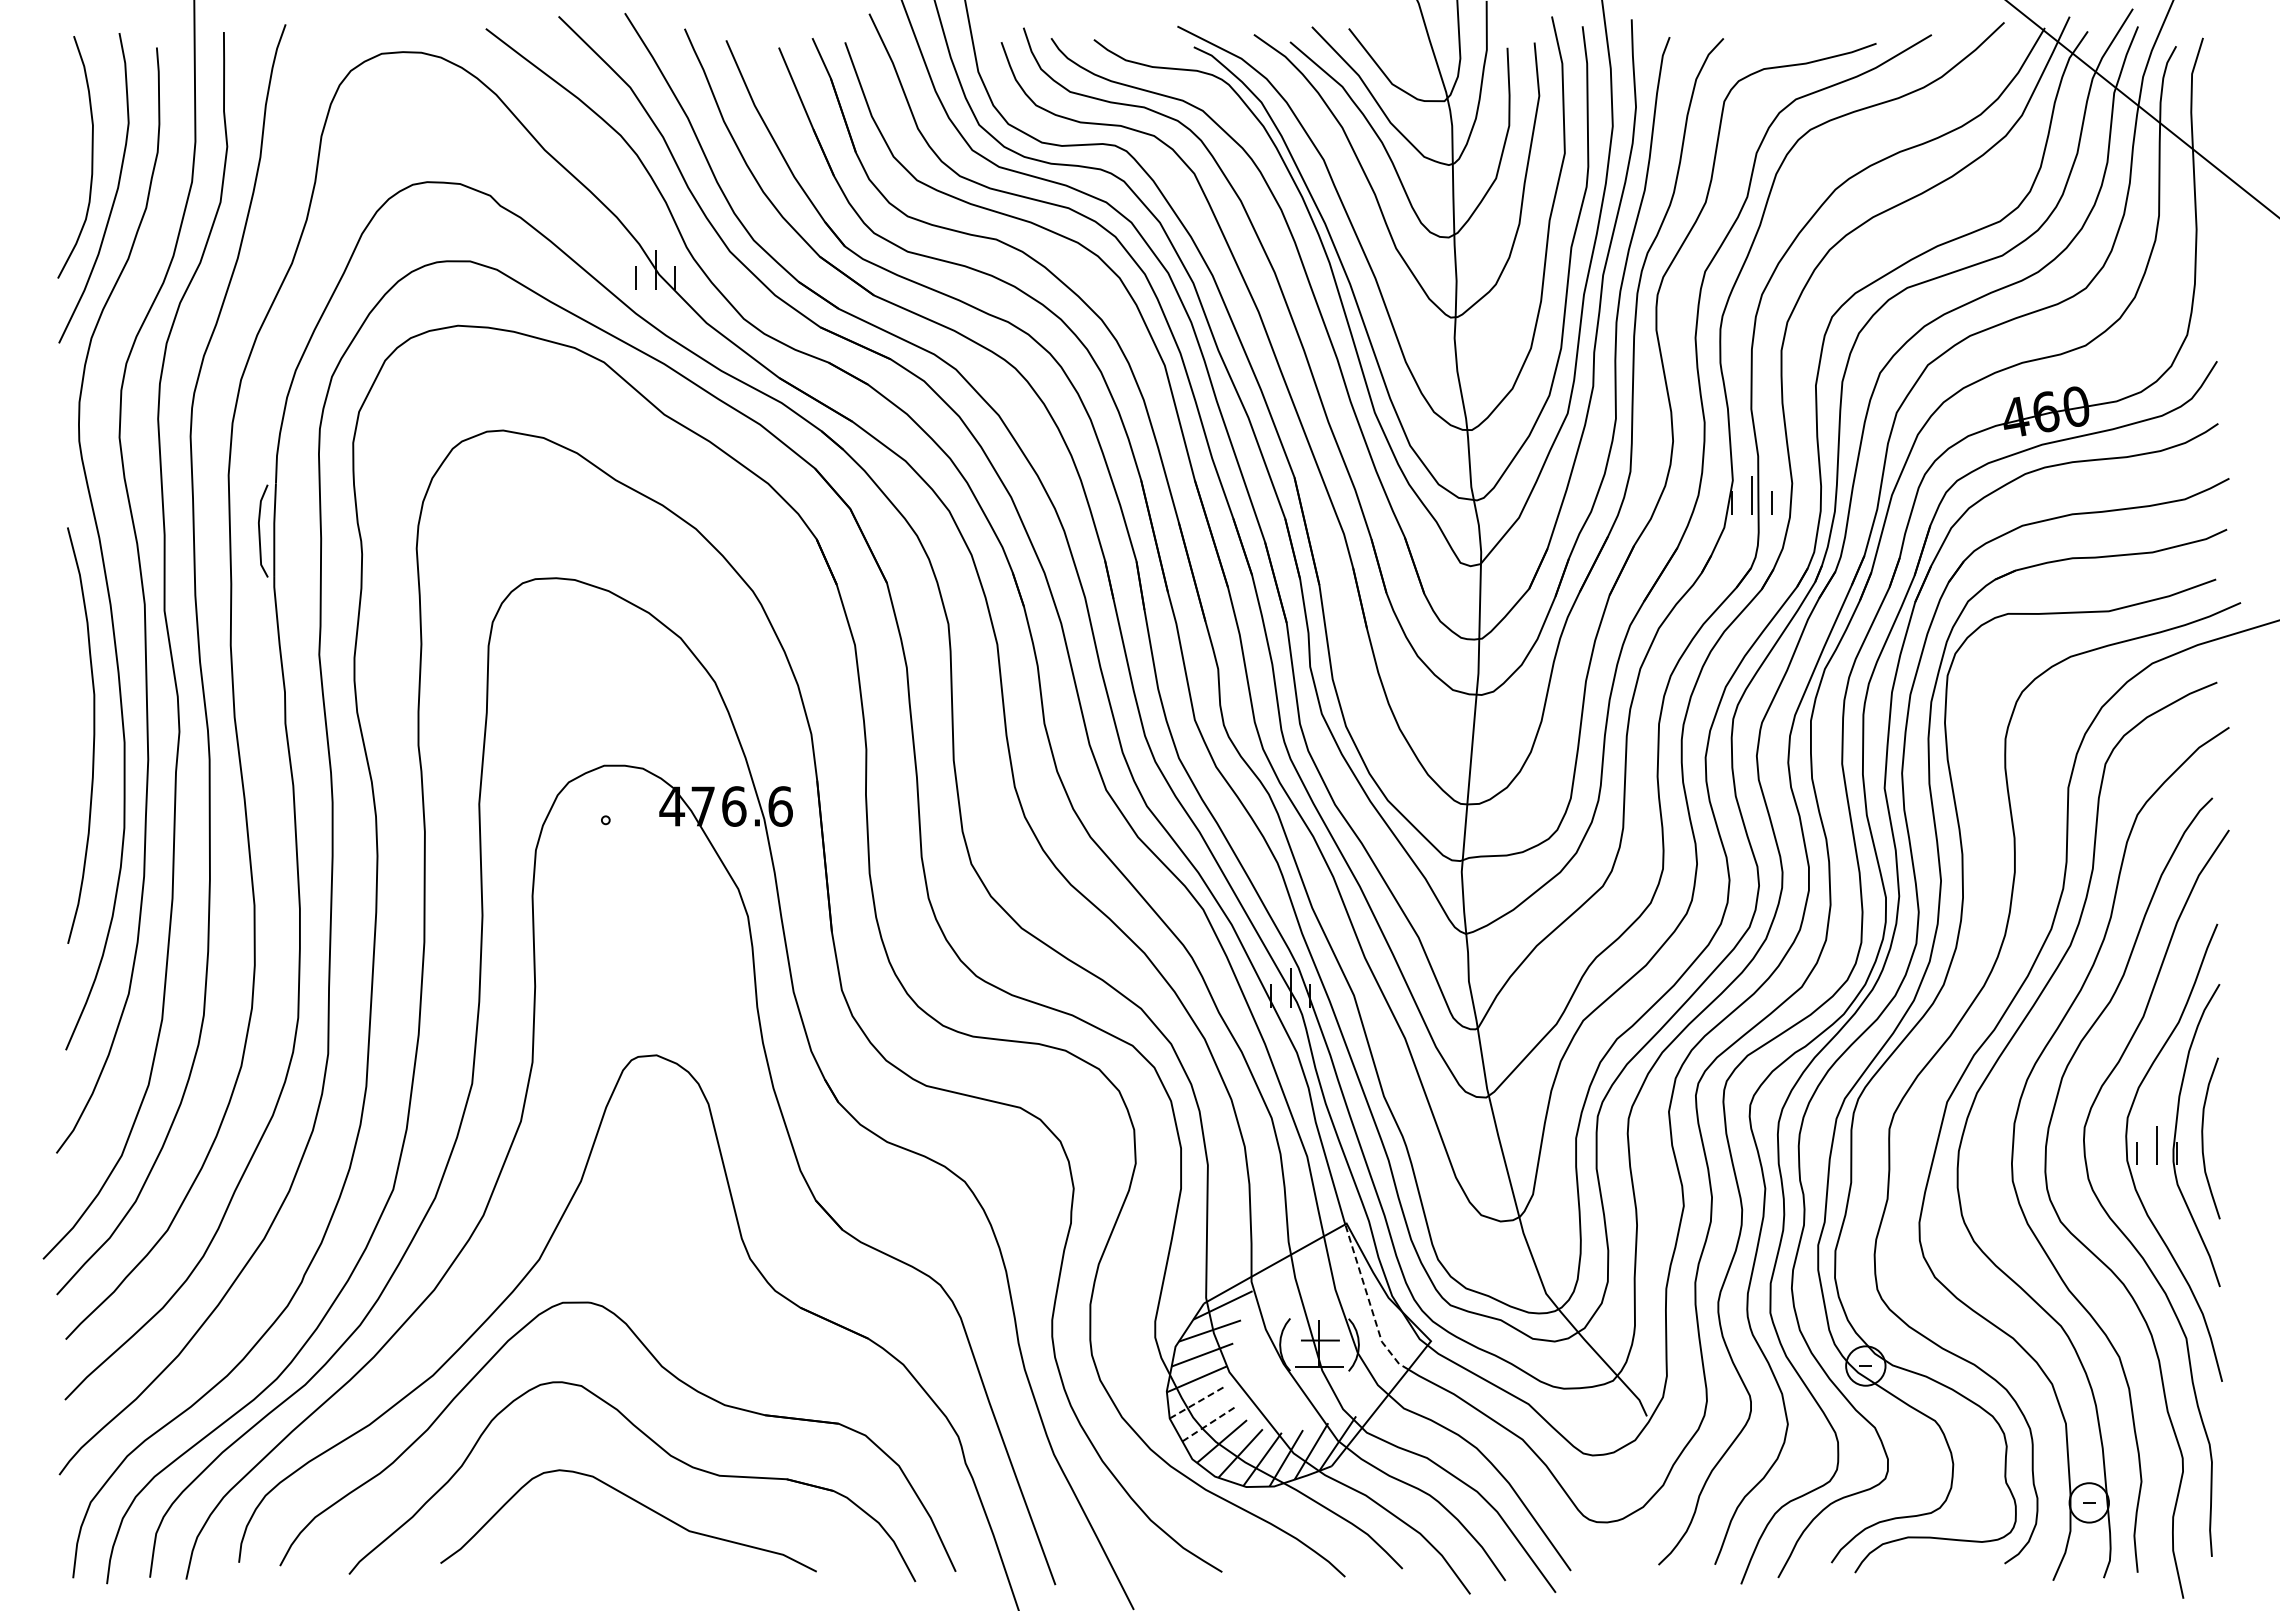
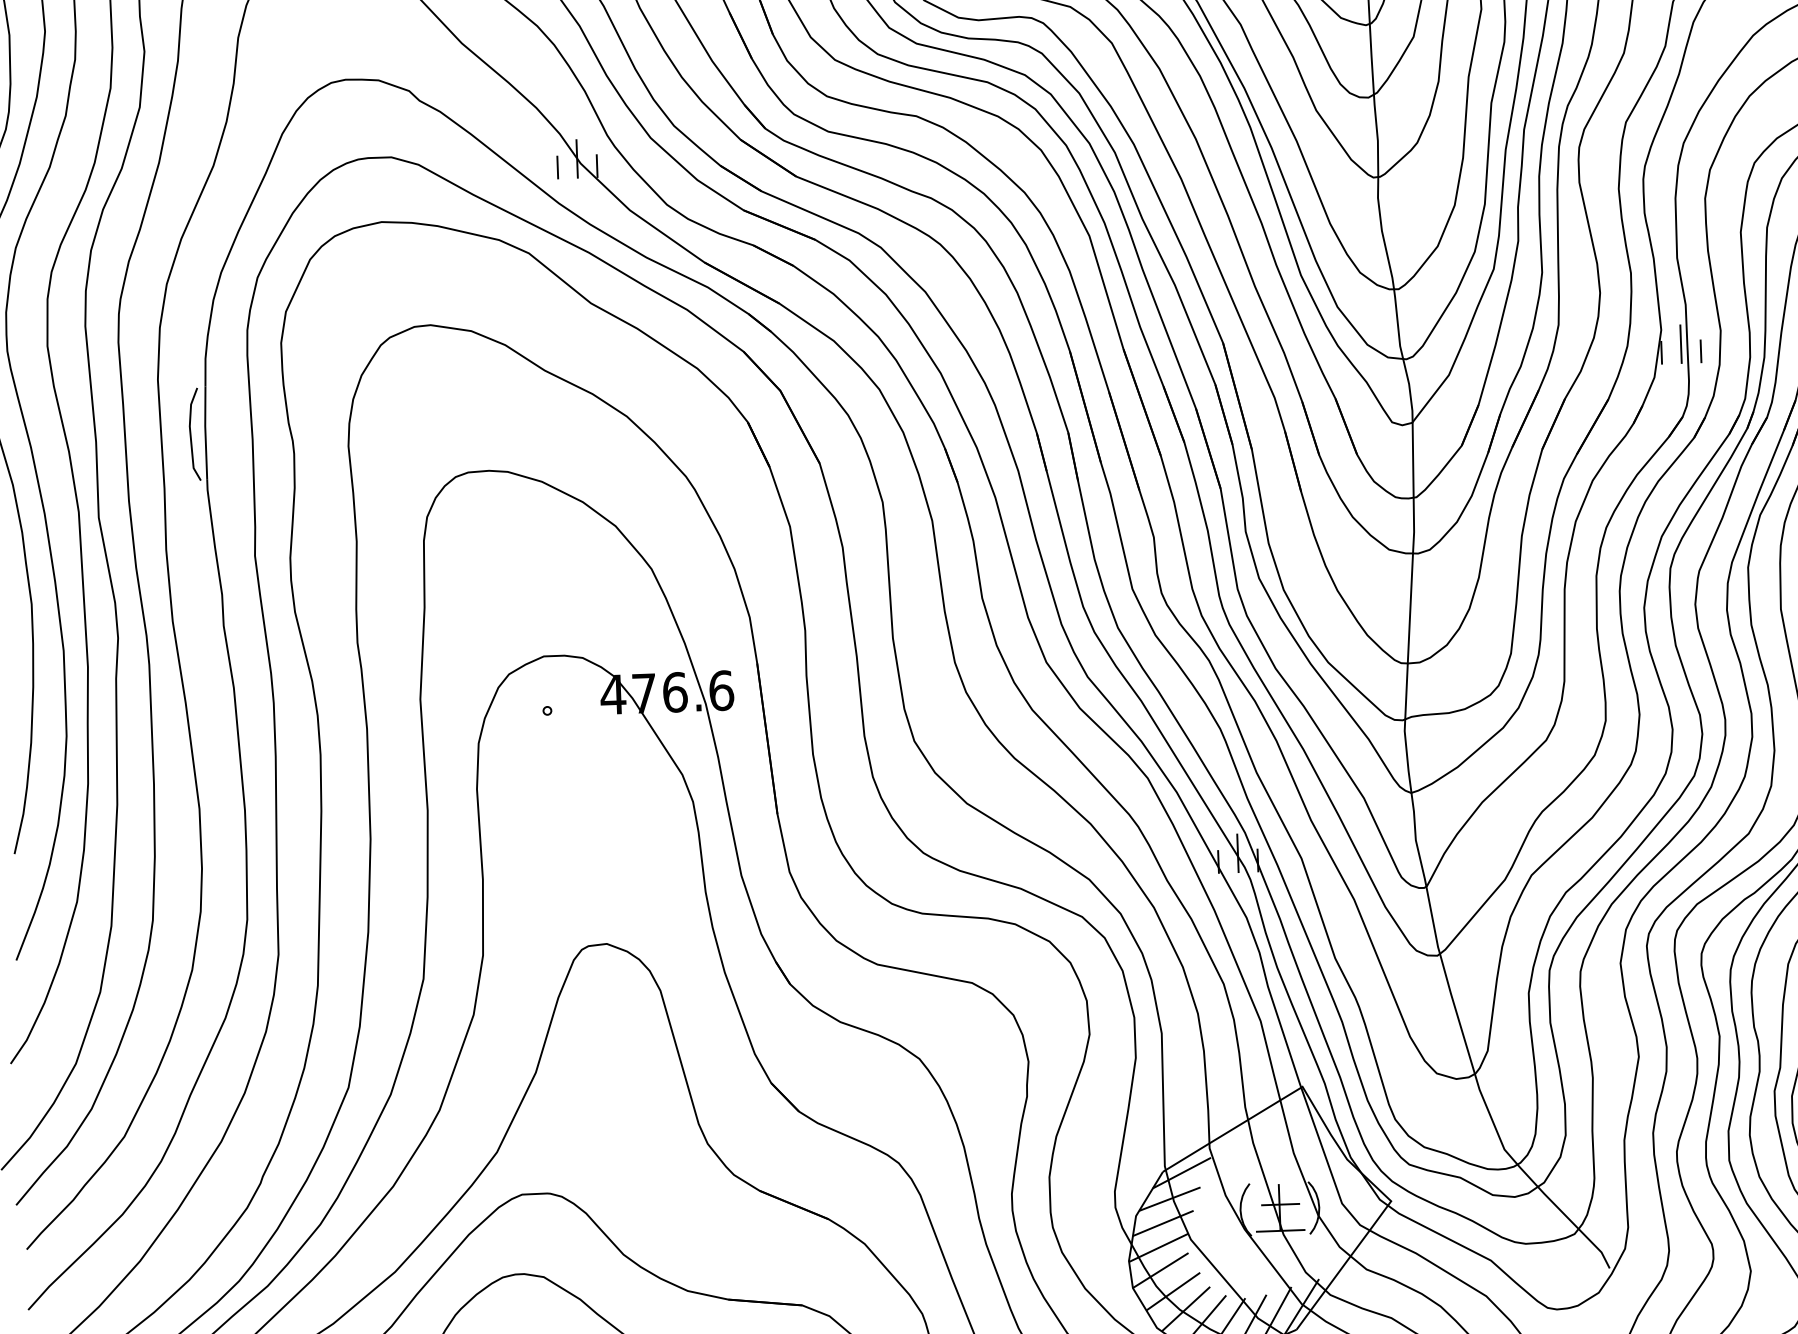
line: (1369, 1303) -> (1328, 1165), dashed -> solid
line: (1198, 1402) -> (1161, 1270), dashed -> solid
line: (1210, 1423) -> (1173, 1291), dashed -> solid

